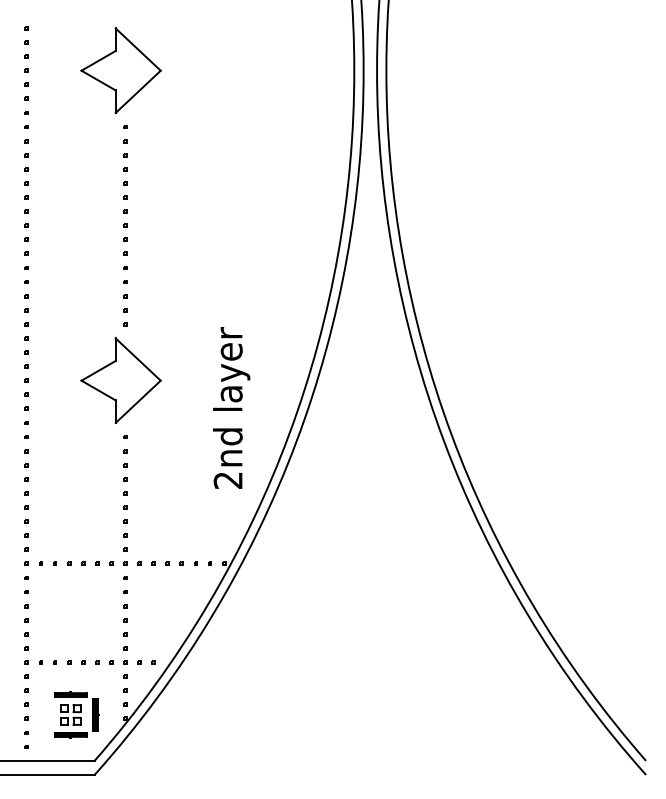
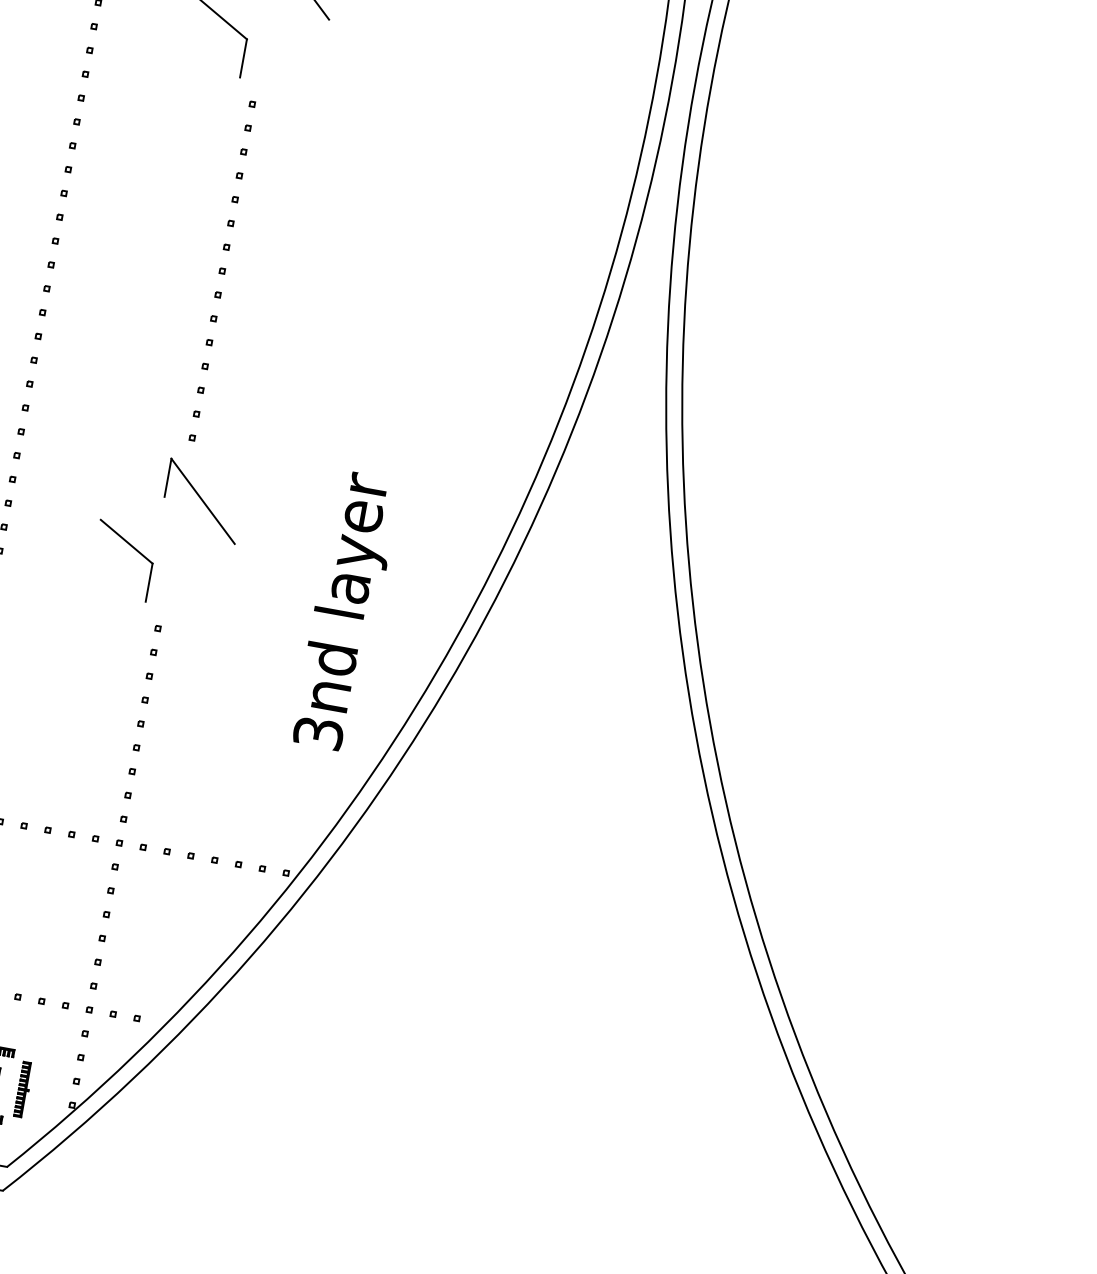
line: (137, 91) -> (283, 47), removed
line: (98, 370) -> (132, 507), removed
line: (137, 401) -> (189, 572), removed
text: (227, 480) -> (317, 733), 2nd -> 3nd

